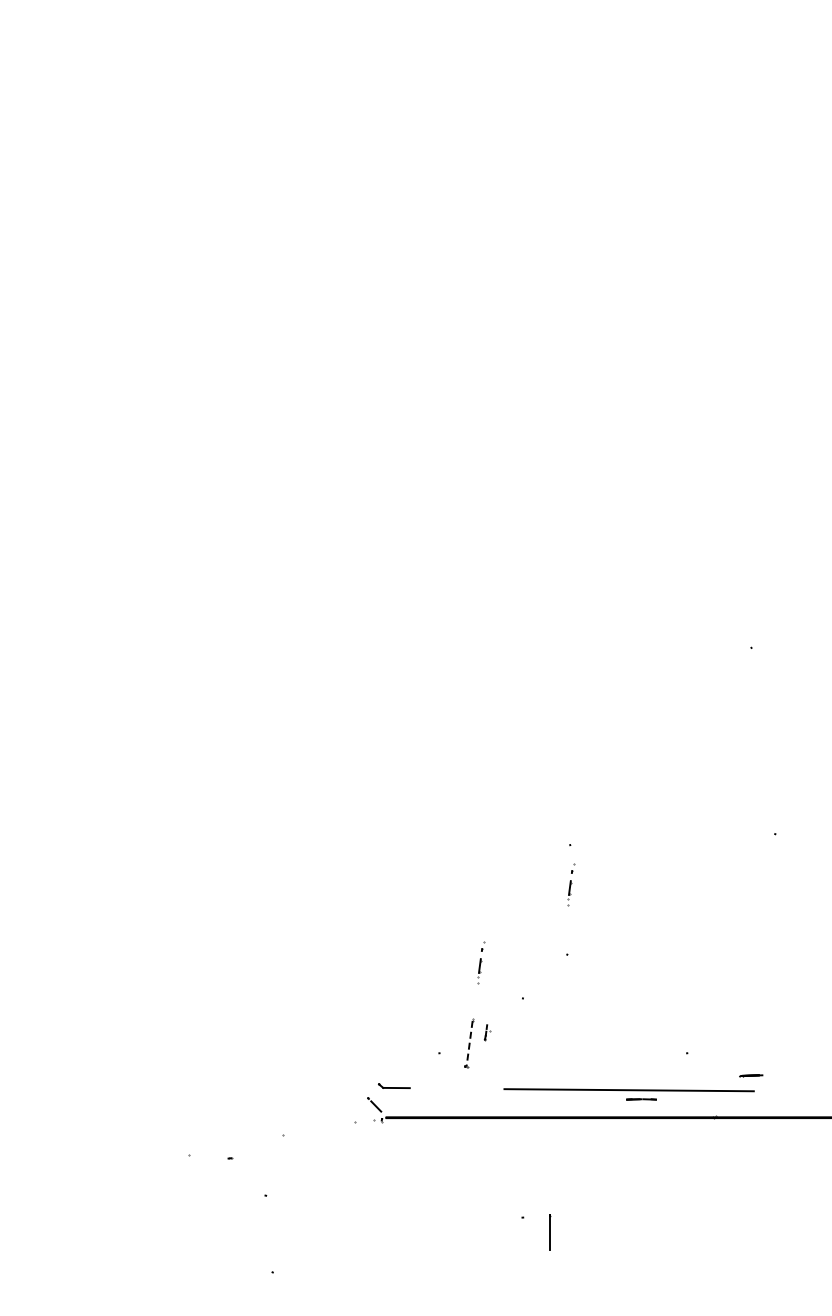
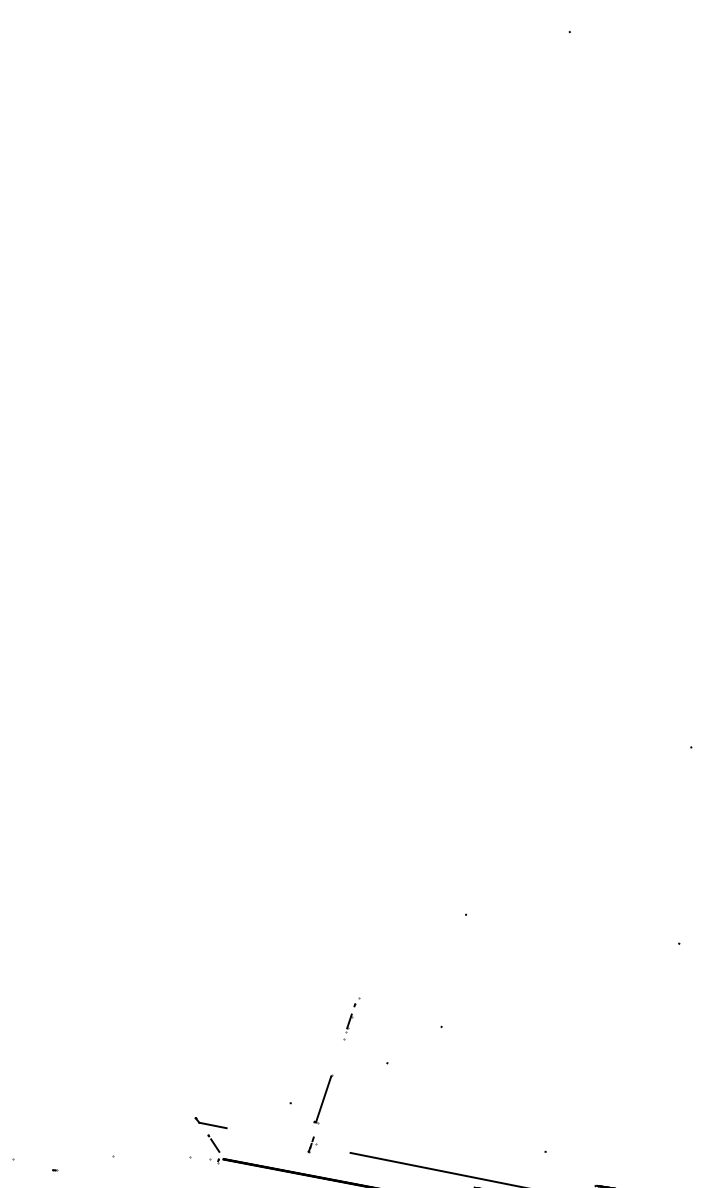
part: (571, 884) -> (459, 955), removed
part: (487, 1032) -> (312, 1144), moved
line: (469, 1043) -> (323, 1099), dashed -> solid
part: (394, 1085) -> (211, 1122), moved

